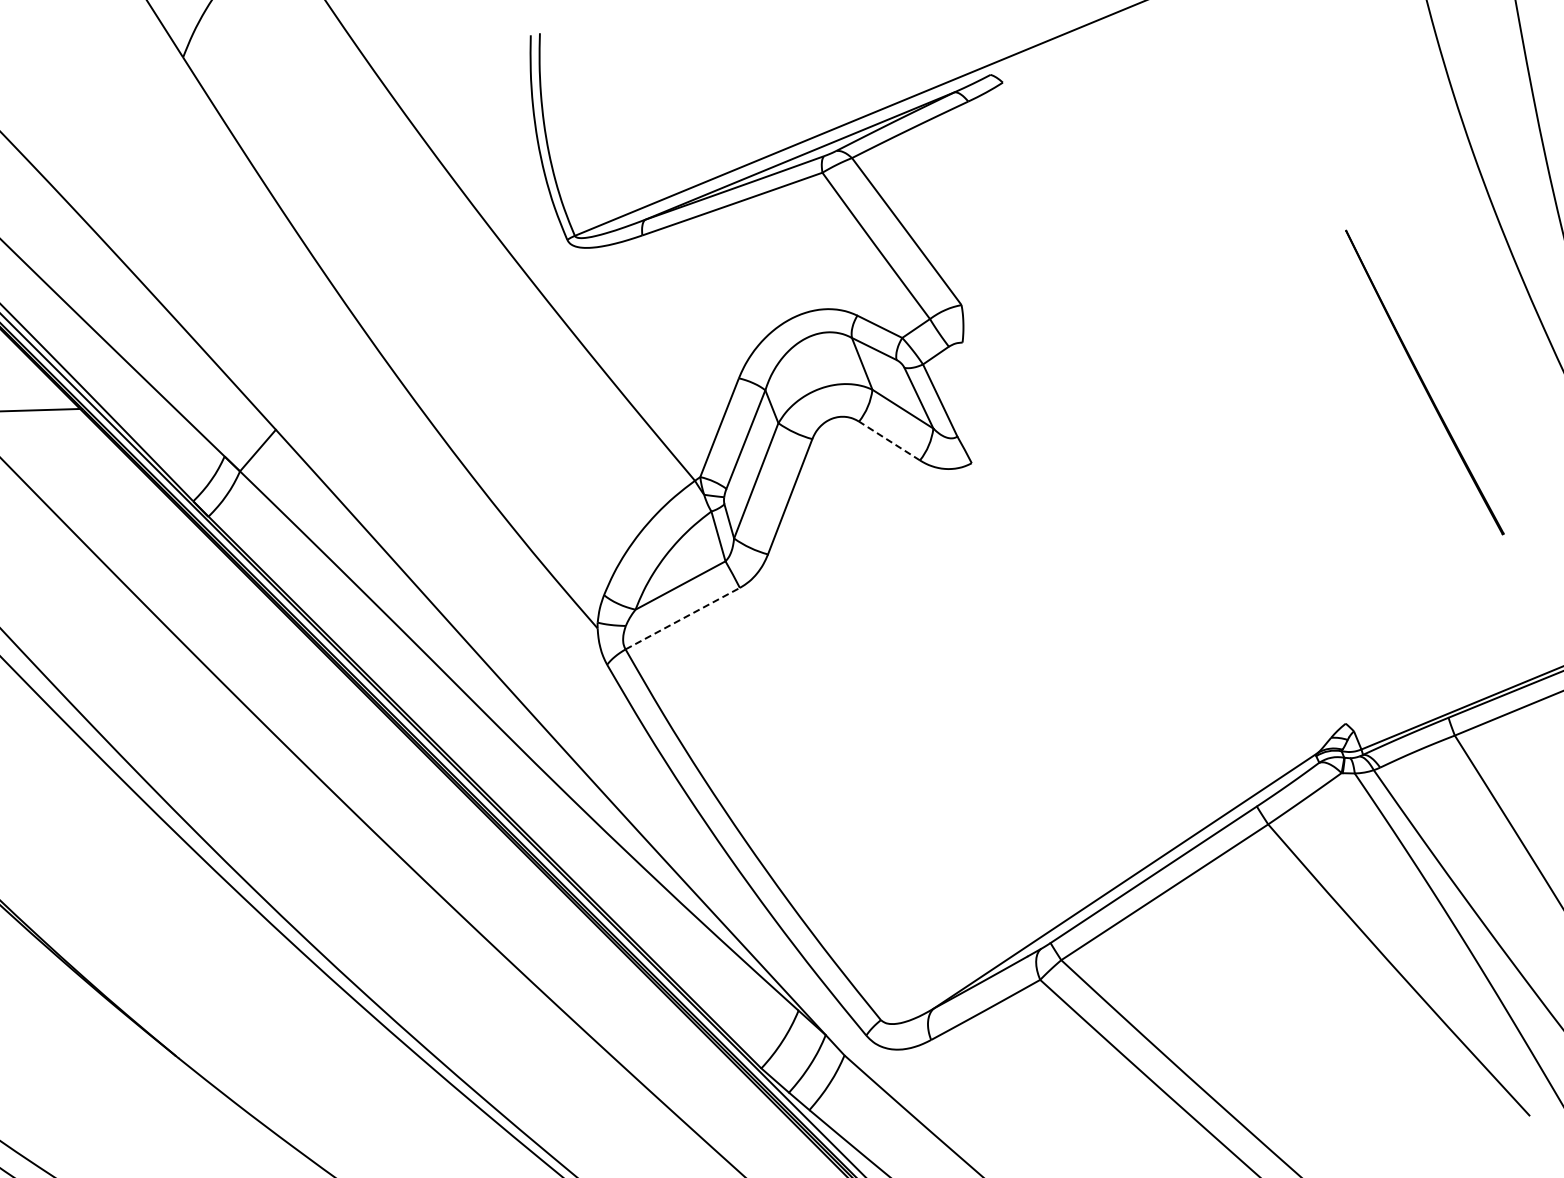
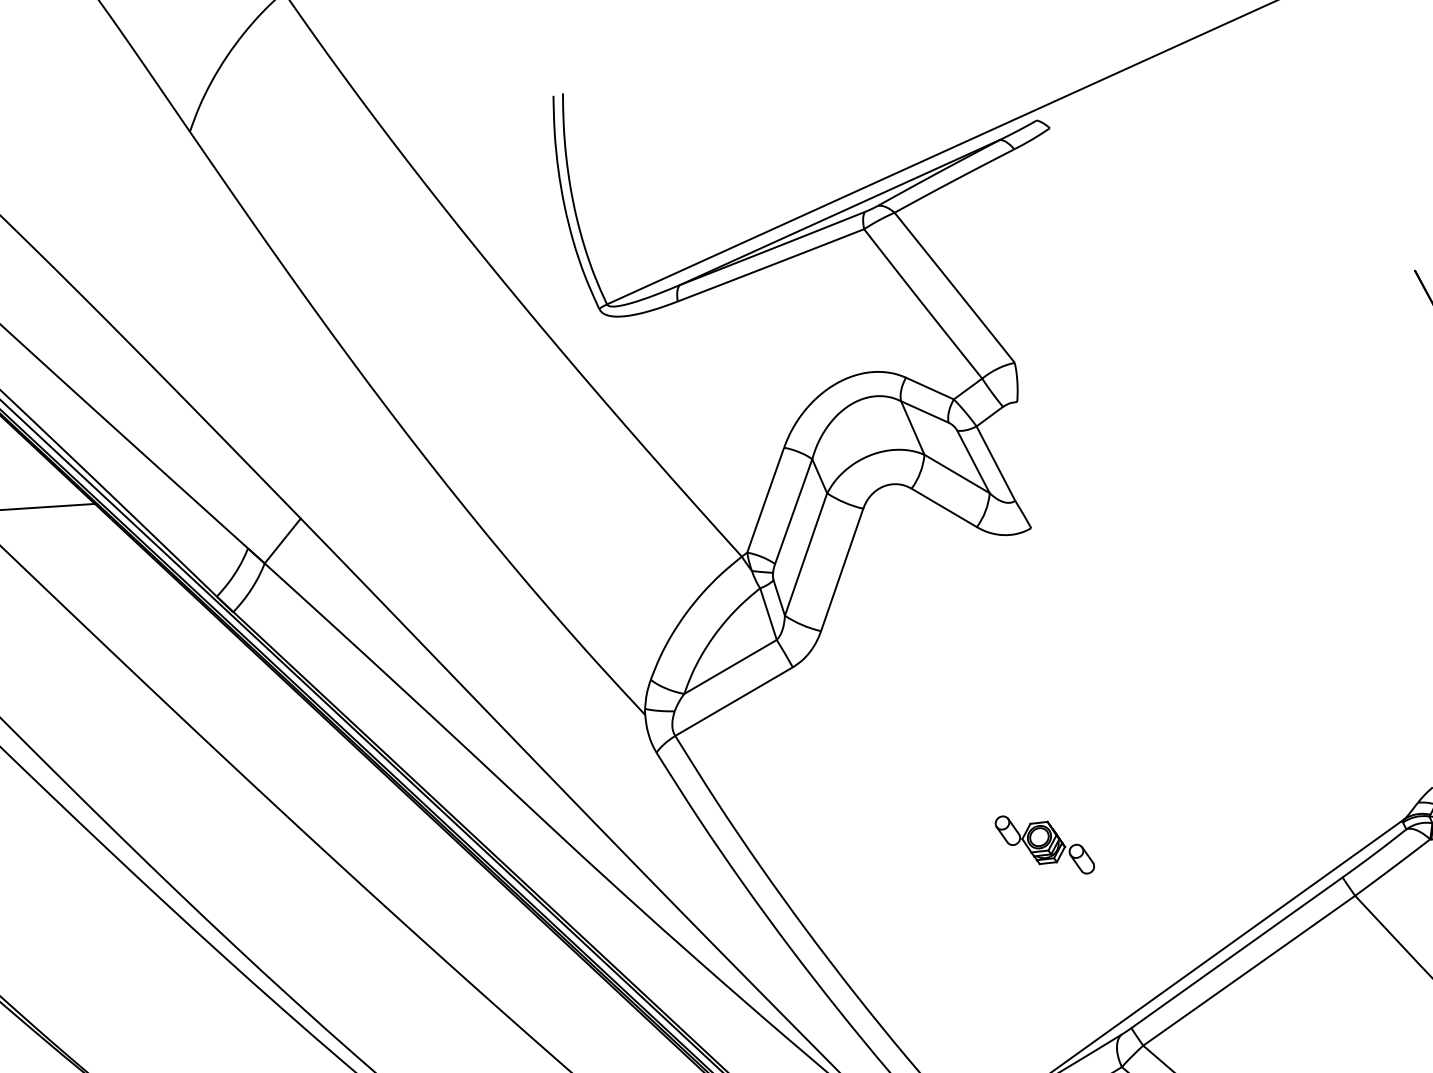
line: (889, 440) -> (944, 507), dashed -> solid
line: (682, 618) -> (733, 701), dashed -> solid
part: (974, 765) -> (1045, 844), added

